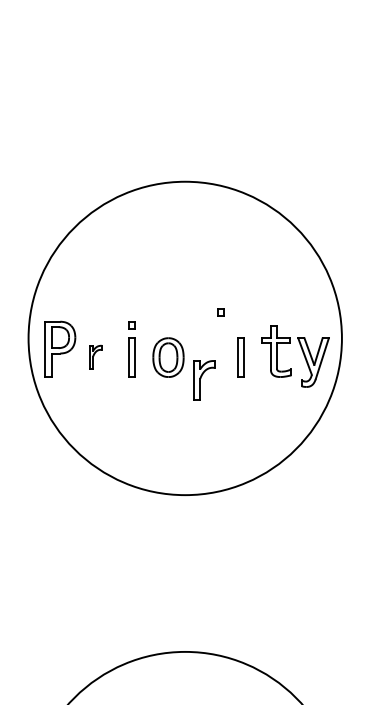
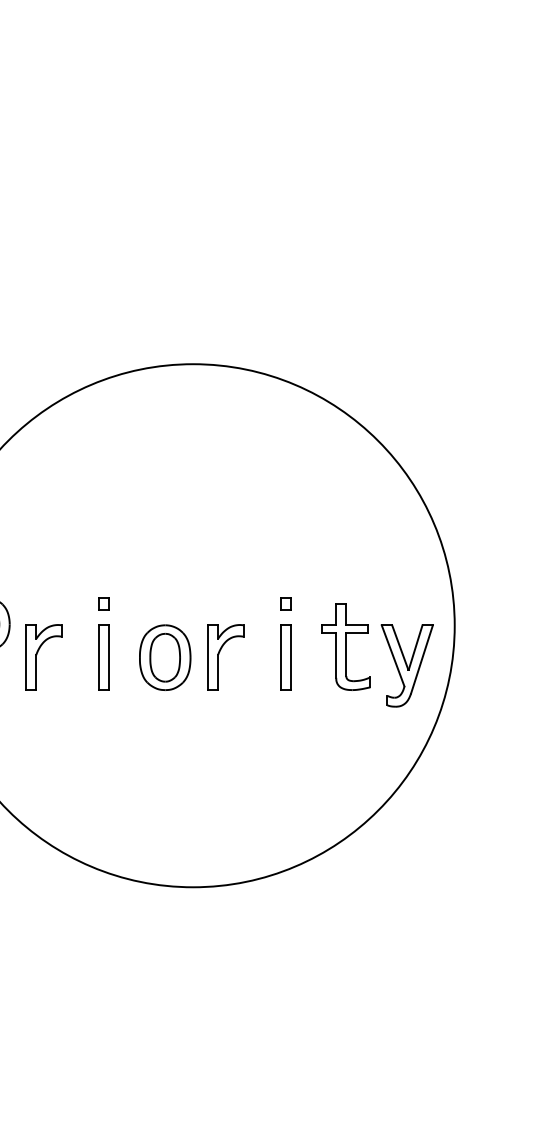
part: (220, 312) -> (285, 604), moved
part: (95, 357) -> (43, 657), size x1.67
part: (204, 380) -> (225, 657), moved

